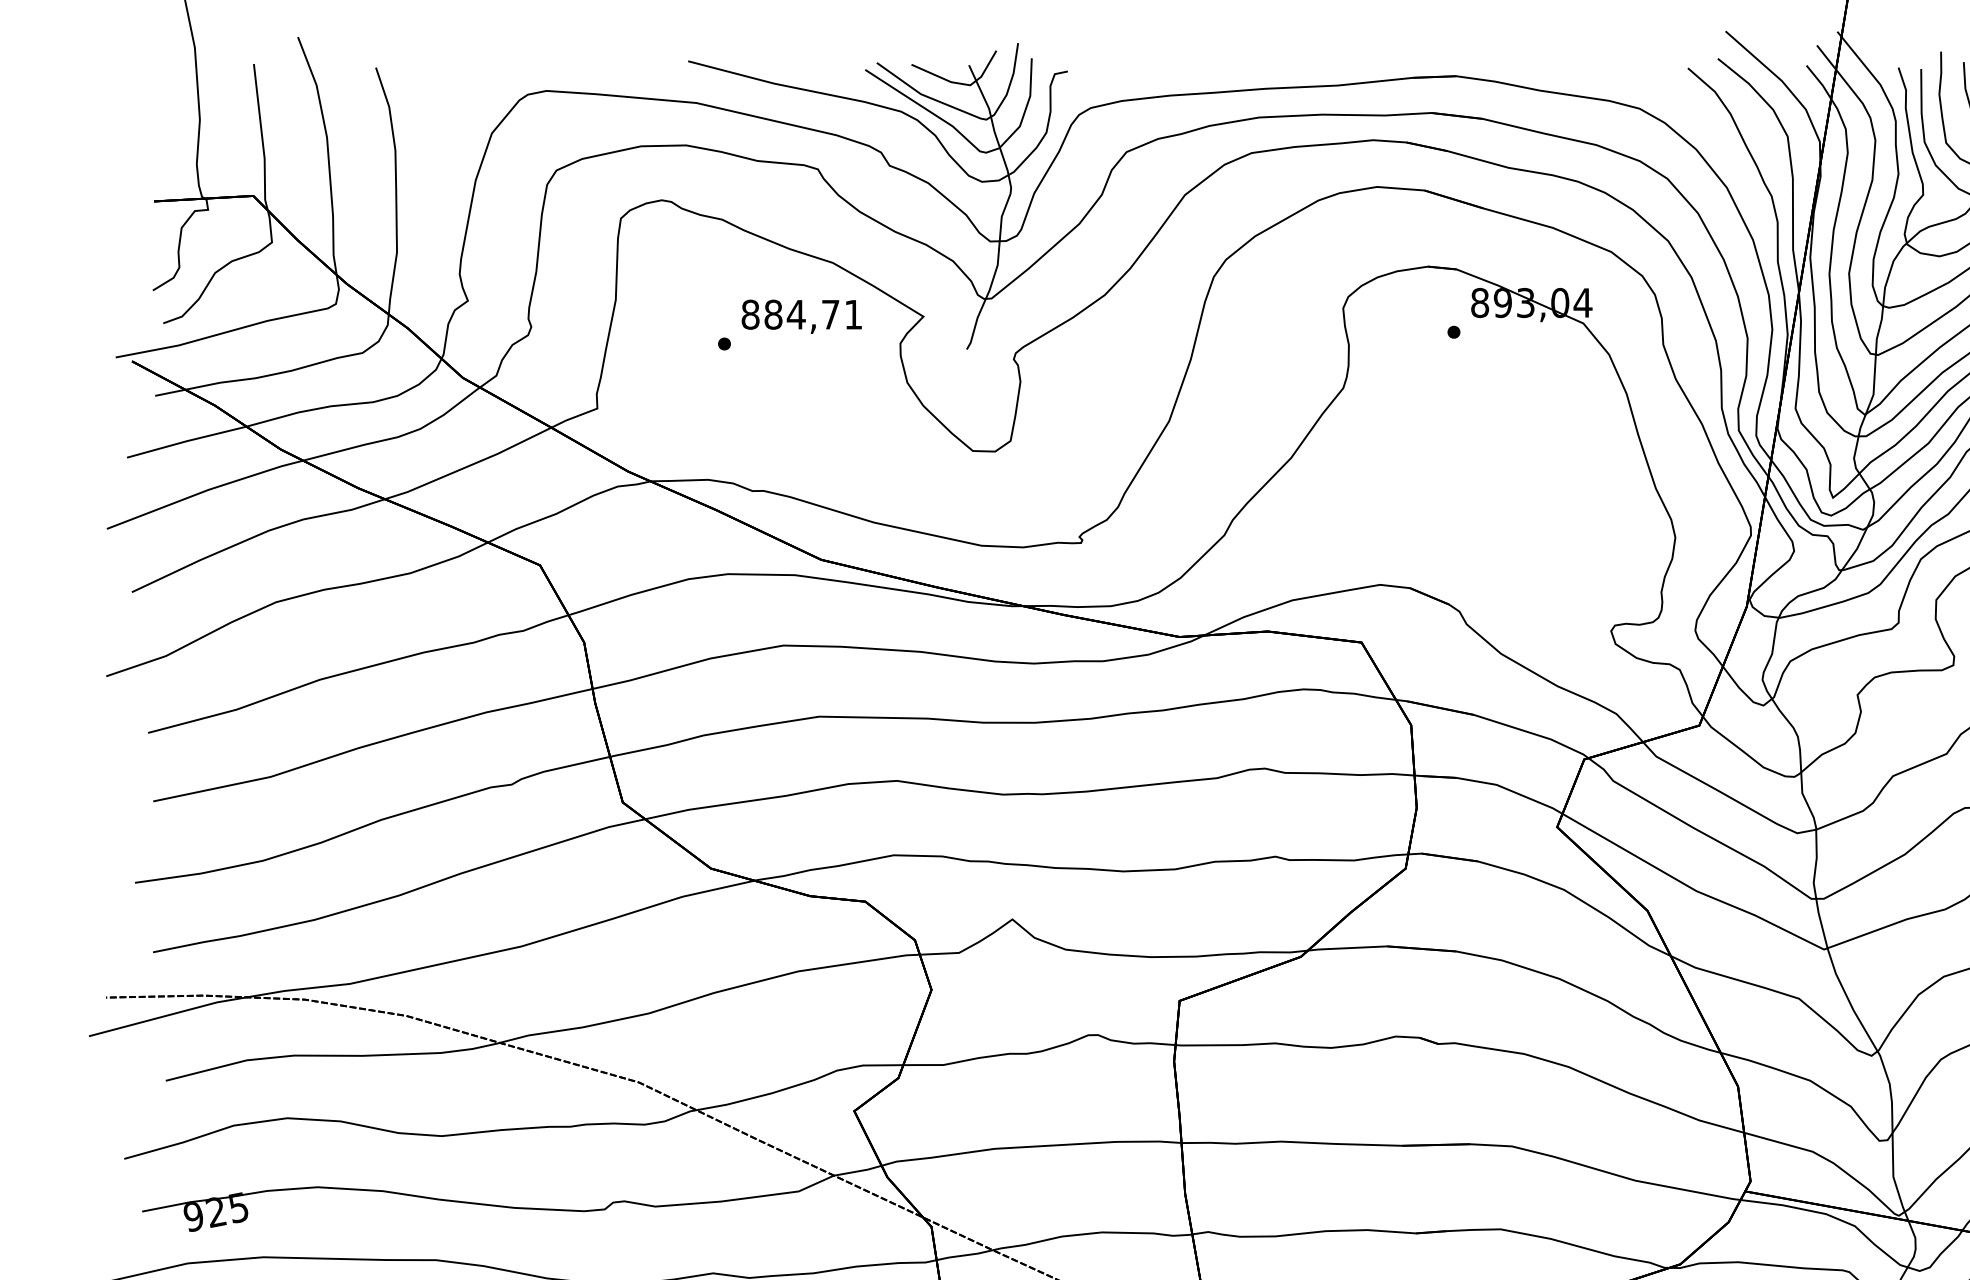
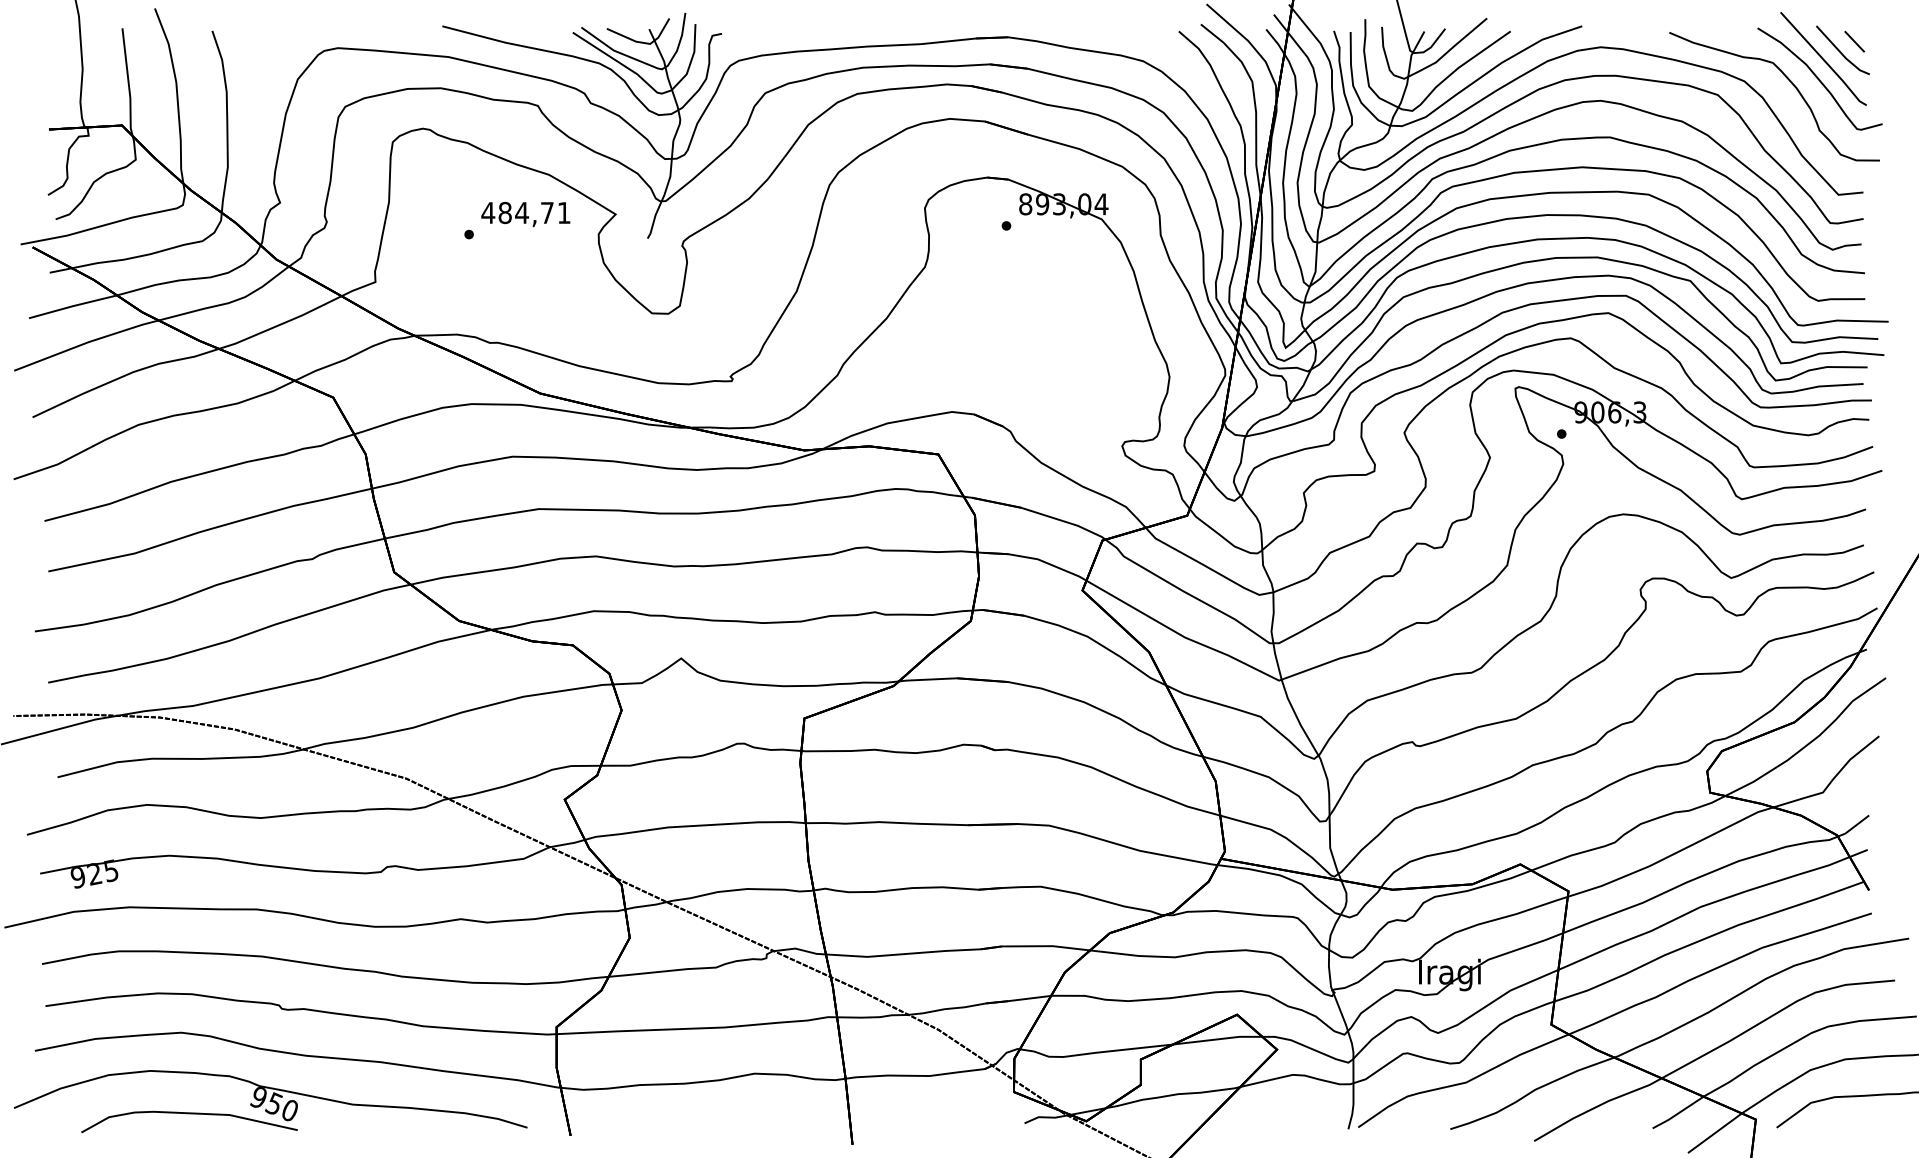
text: (750, 314) -> (488, 212), 884,71 -> 484,71

